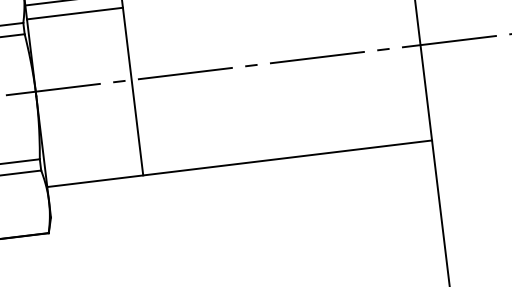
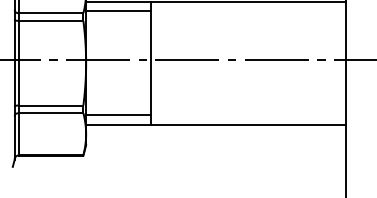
line: (93, 167) -> (118, 115), added

